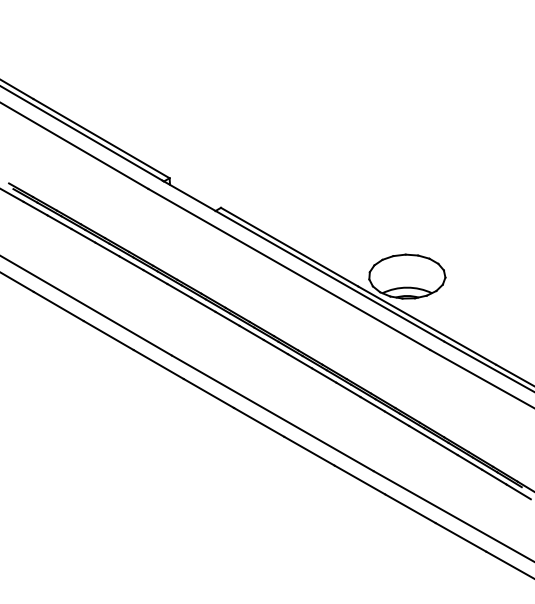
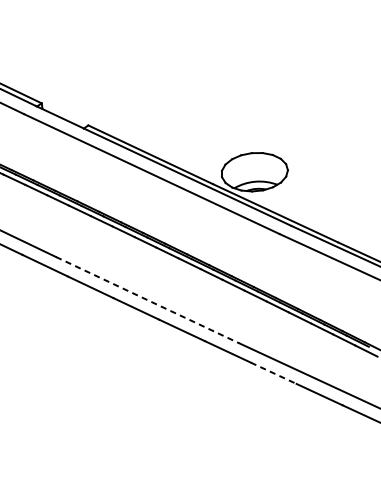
line: (273, 413) -> (148, 300), solid -> dashed
line: (410, 508) -> (273, 373), solid -> dashed

